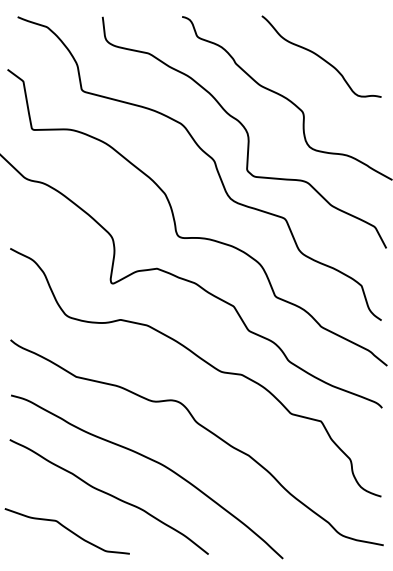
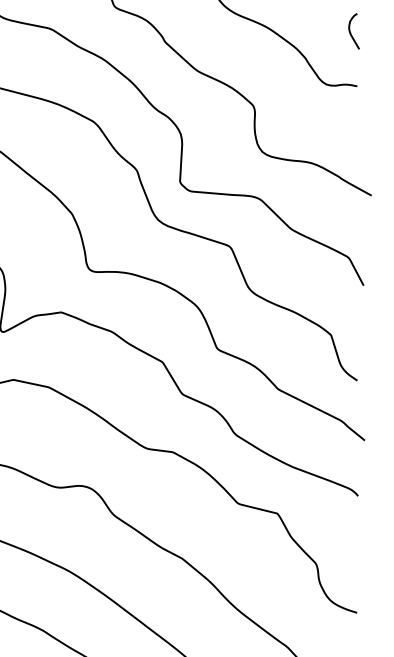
curve: (377, 56) -> (351, 32), added

